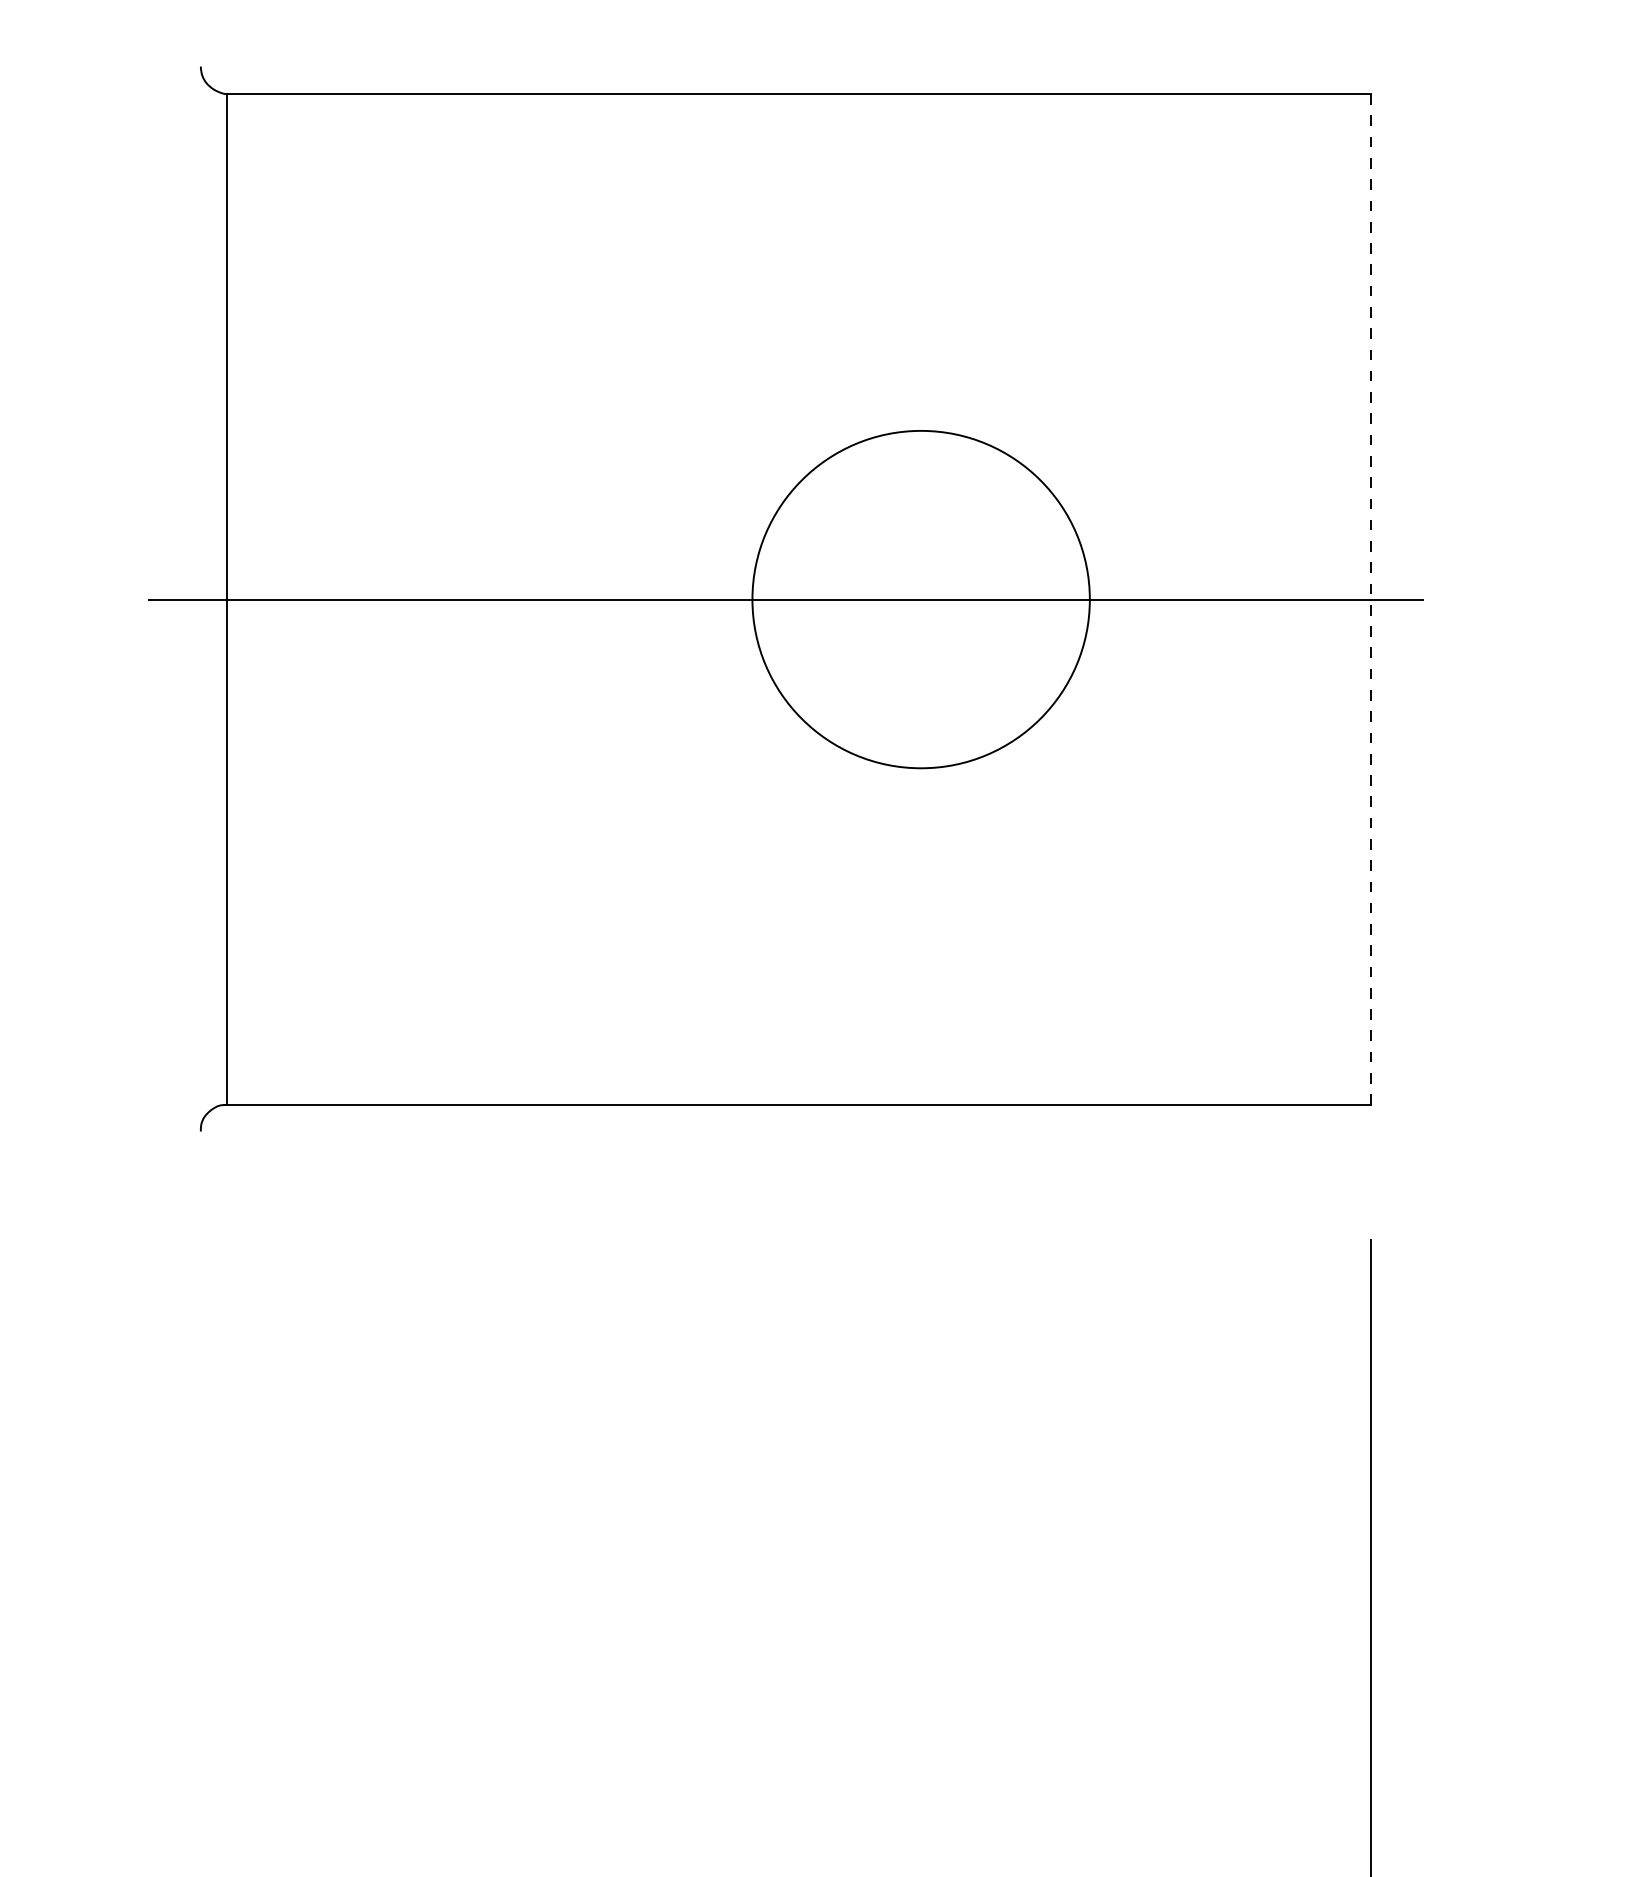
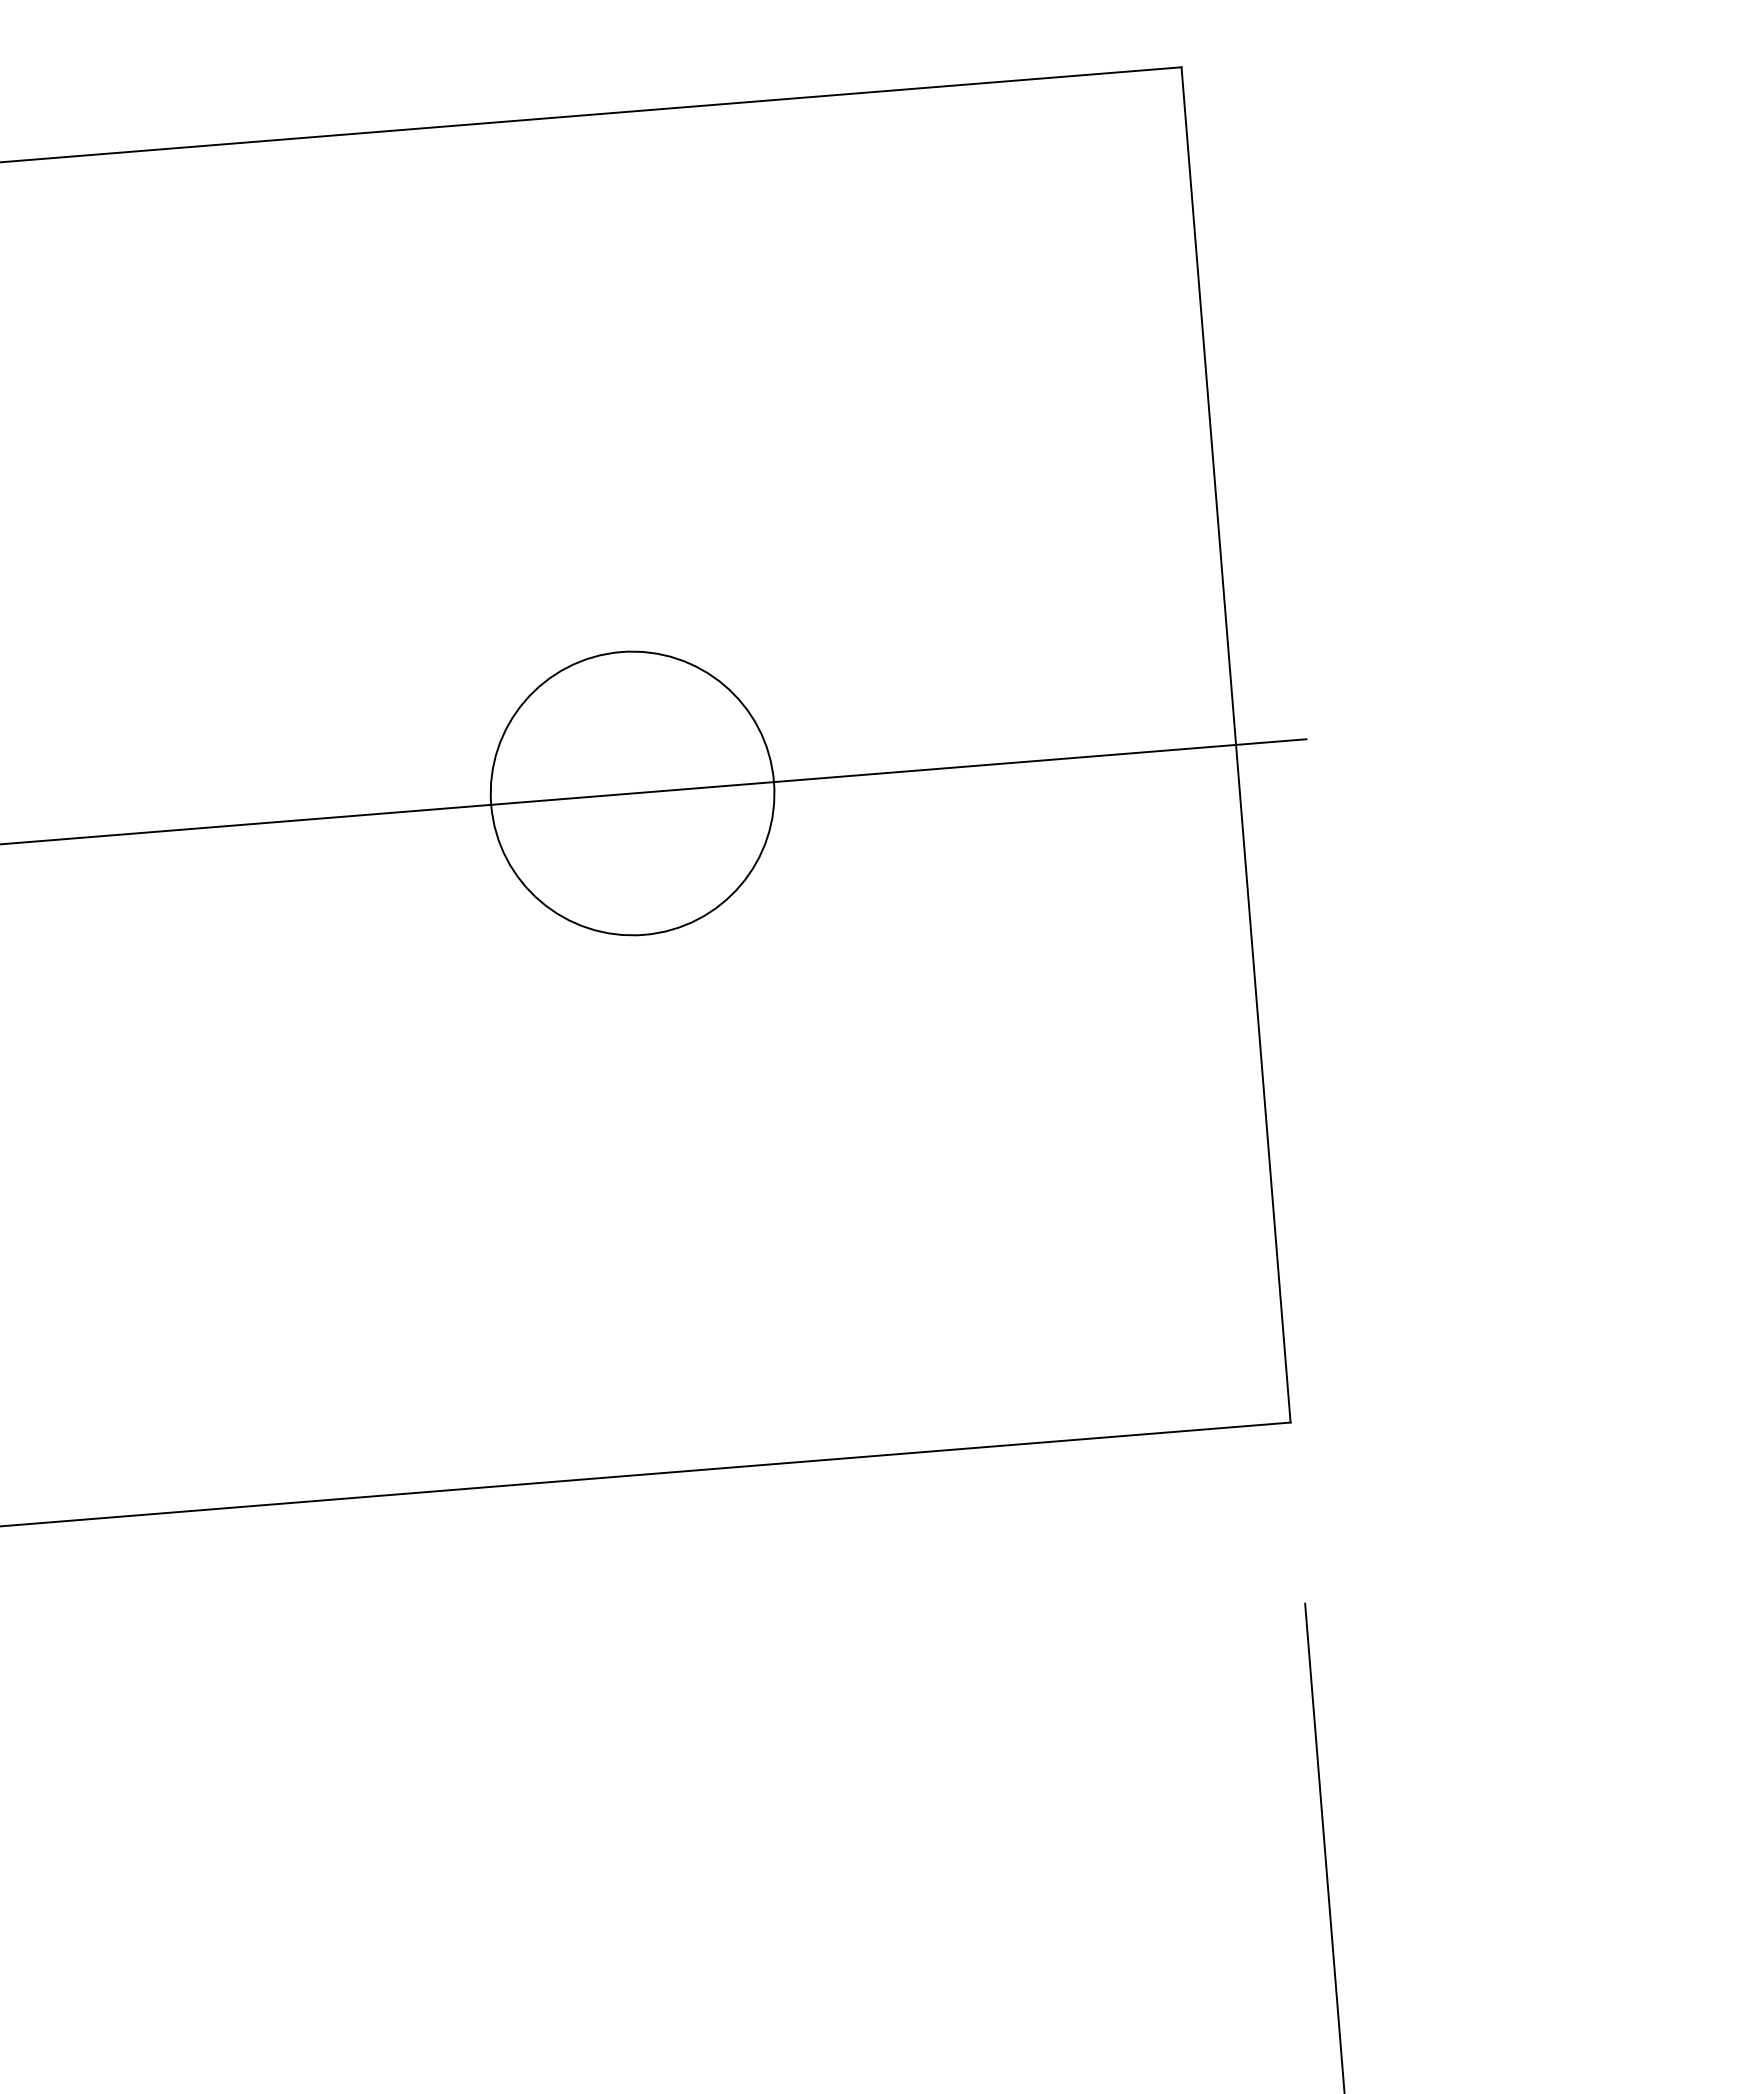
circle: (920, 599) -> (631, 793), size x0.62
line: (1371, 599) -> (1236, 744), dashed -> solid

